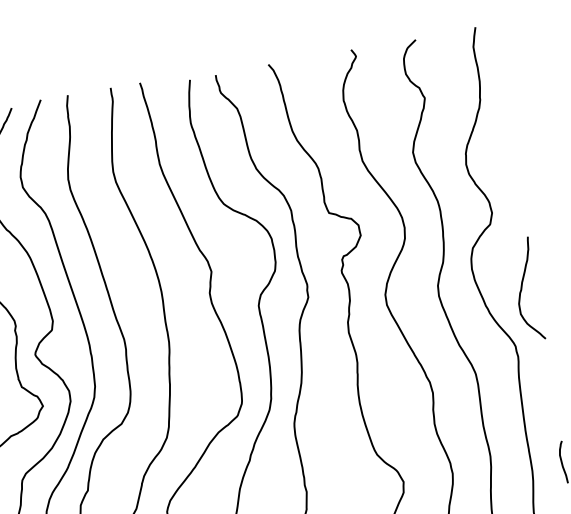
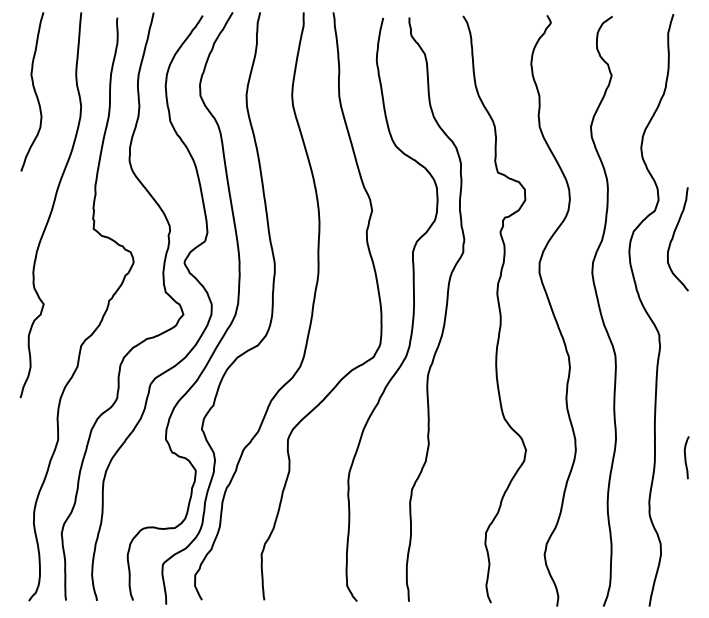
curve: (522, 290) -> (673, 239), moved

